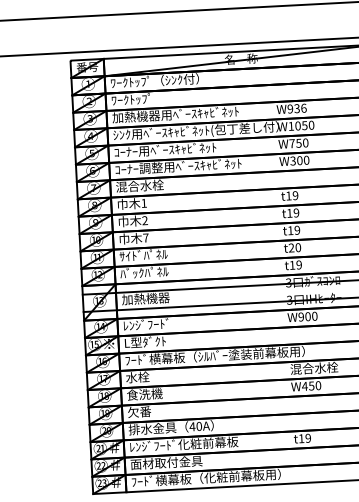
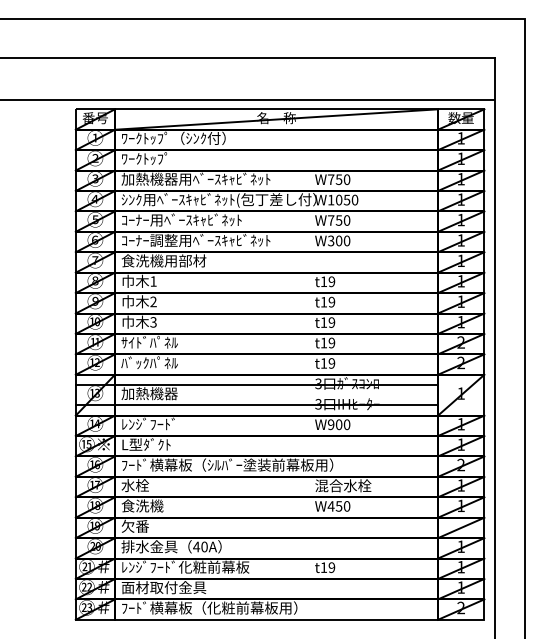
text: (296, 108) -> (338, 179), W936 -> W750
text: (152, 185) -> (164, 260), 混合水栓 -> 食洗機用部材
text: (145, 238) -> (153, 322), 7 -> 3
text: (294, 247) -> (327, 342), t20 -> t19

